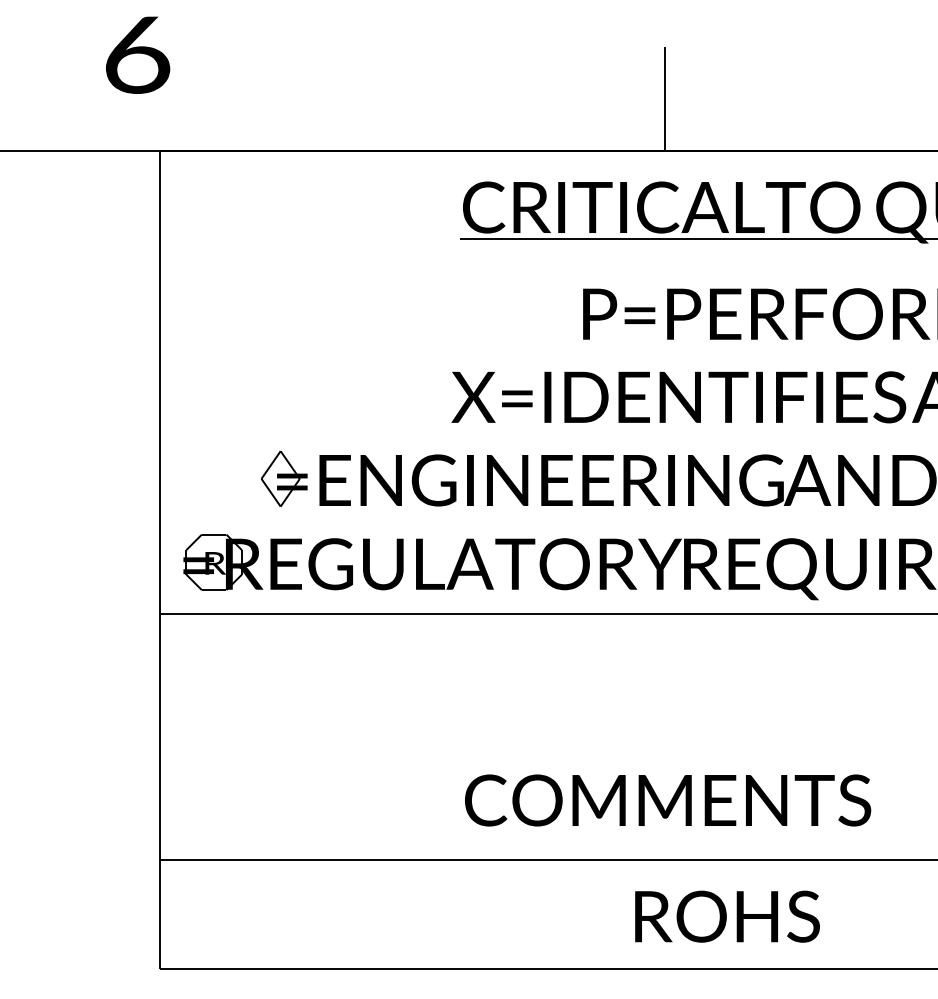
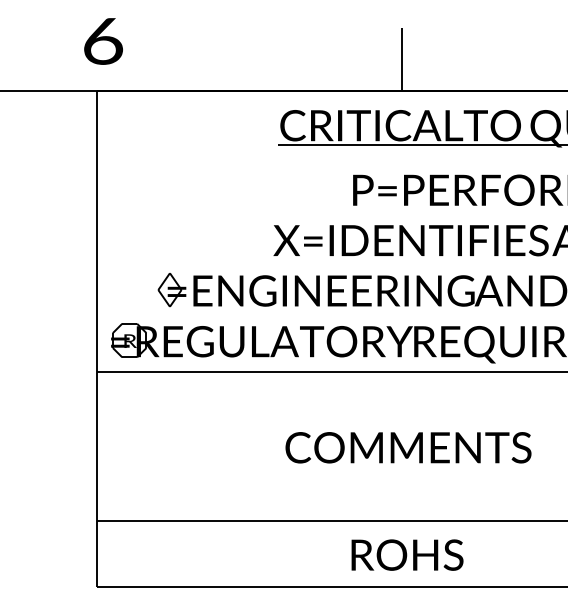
text: (137, 55) -> (103, 41), moved
text: (667, 800) -> (408, 447), moved
text: (727, 915) -> (407, 554), moved

